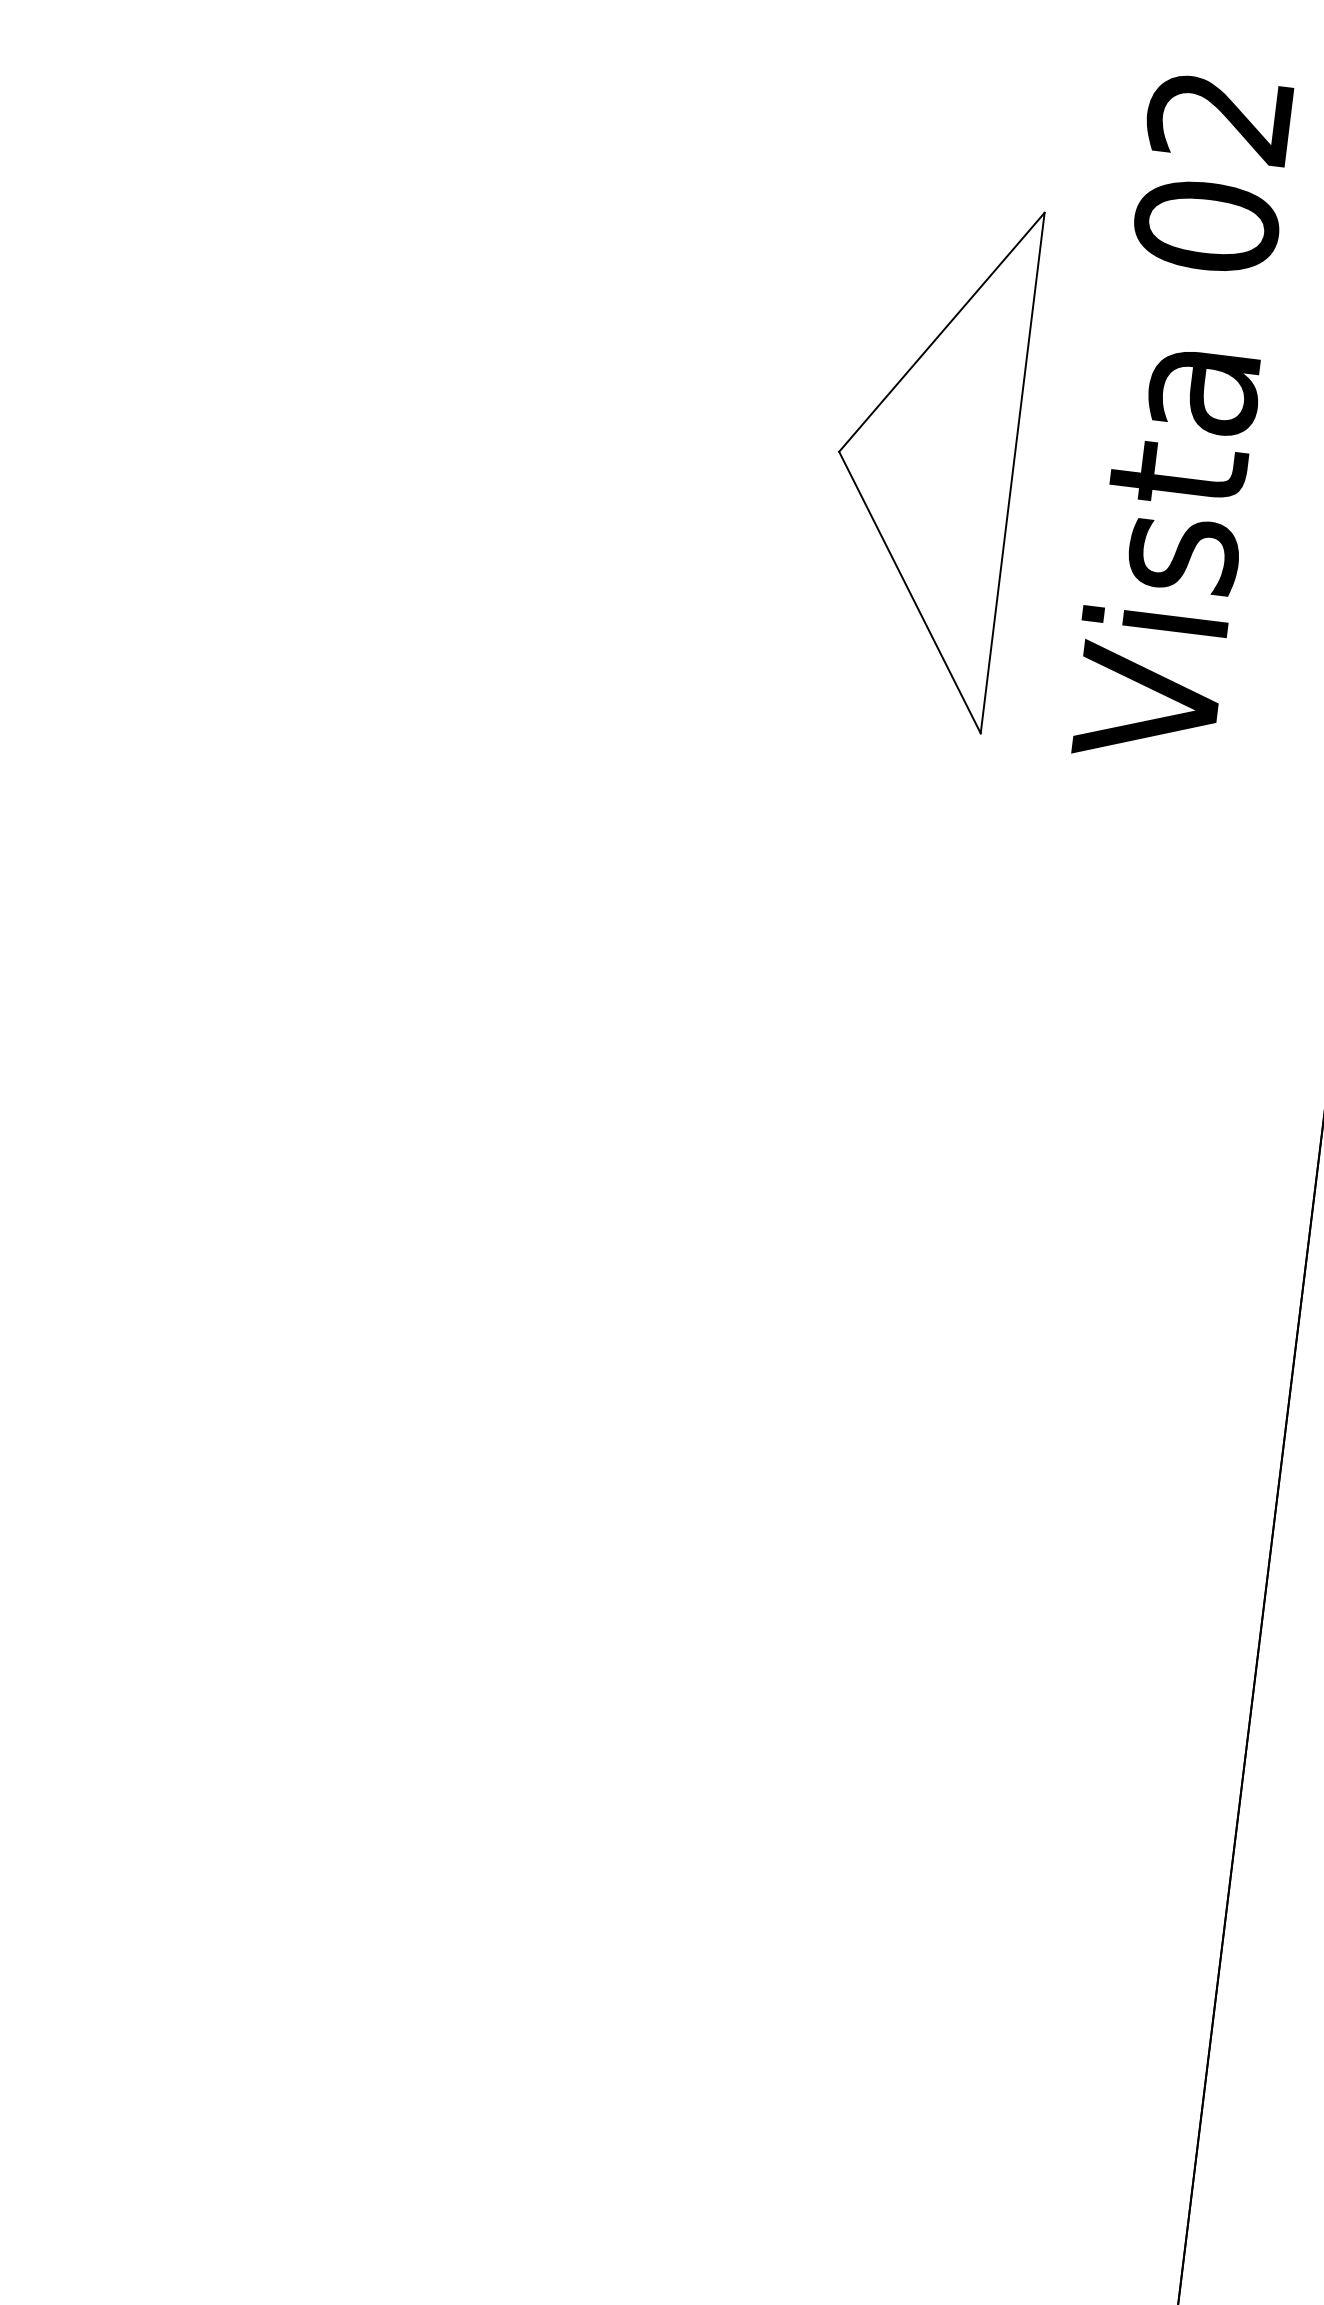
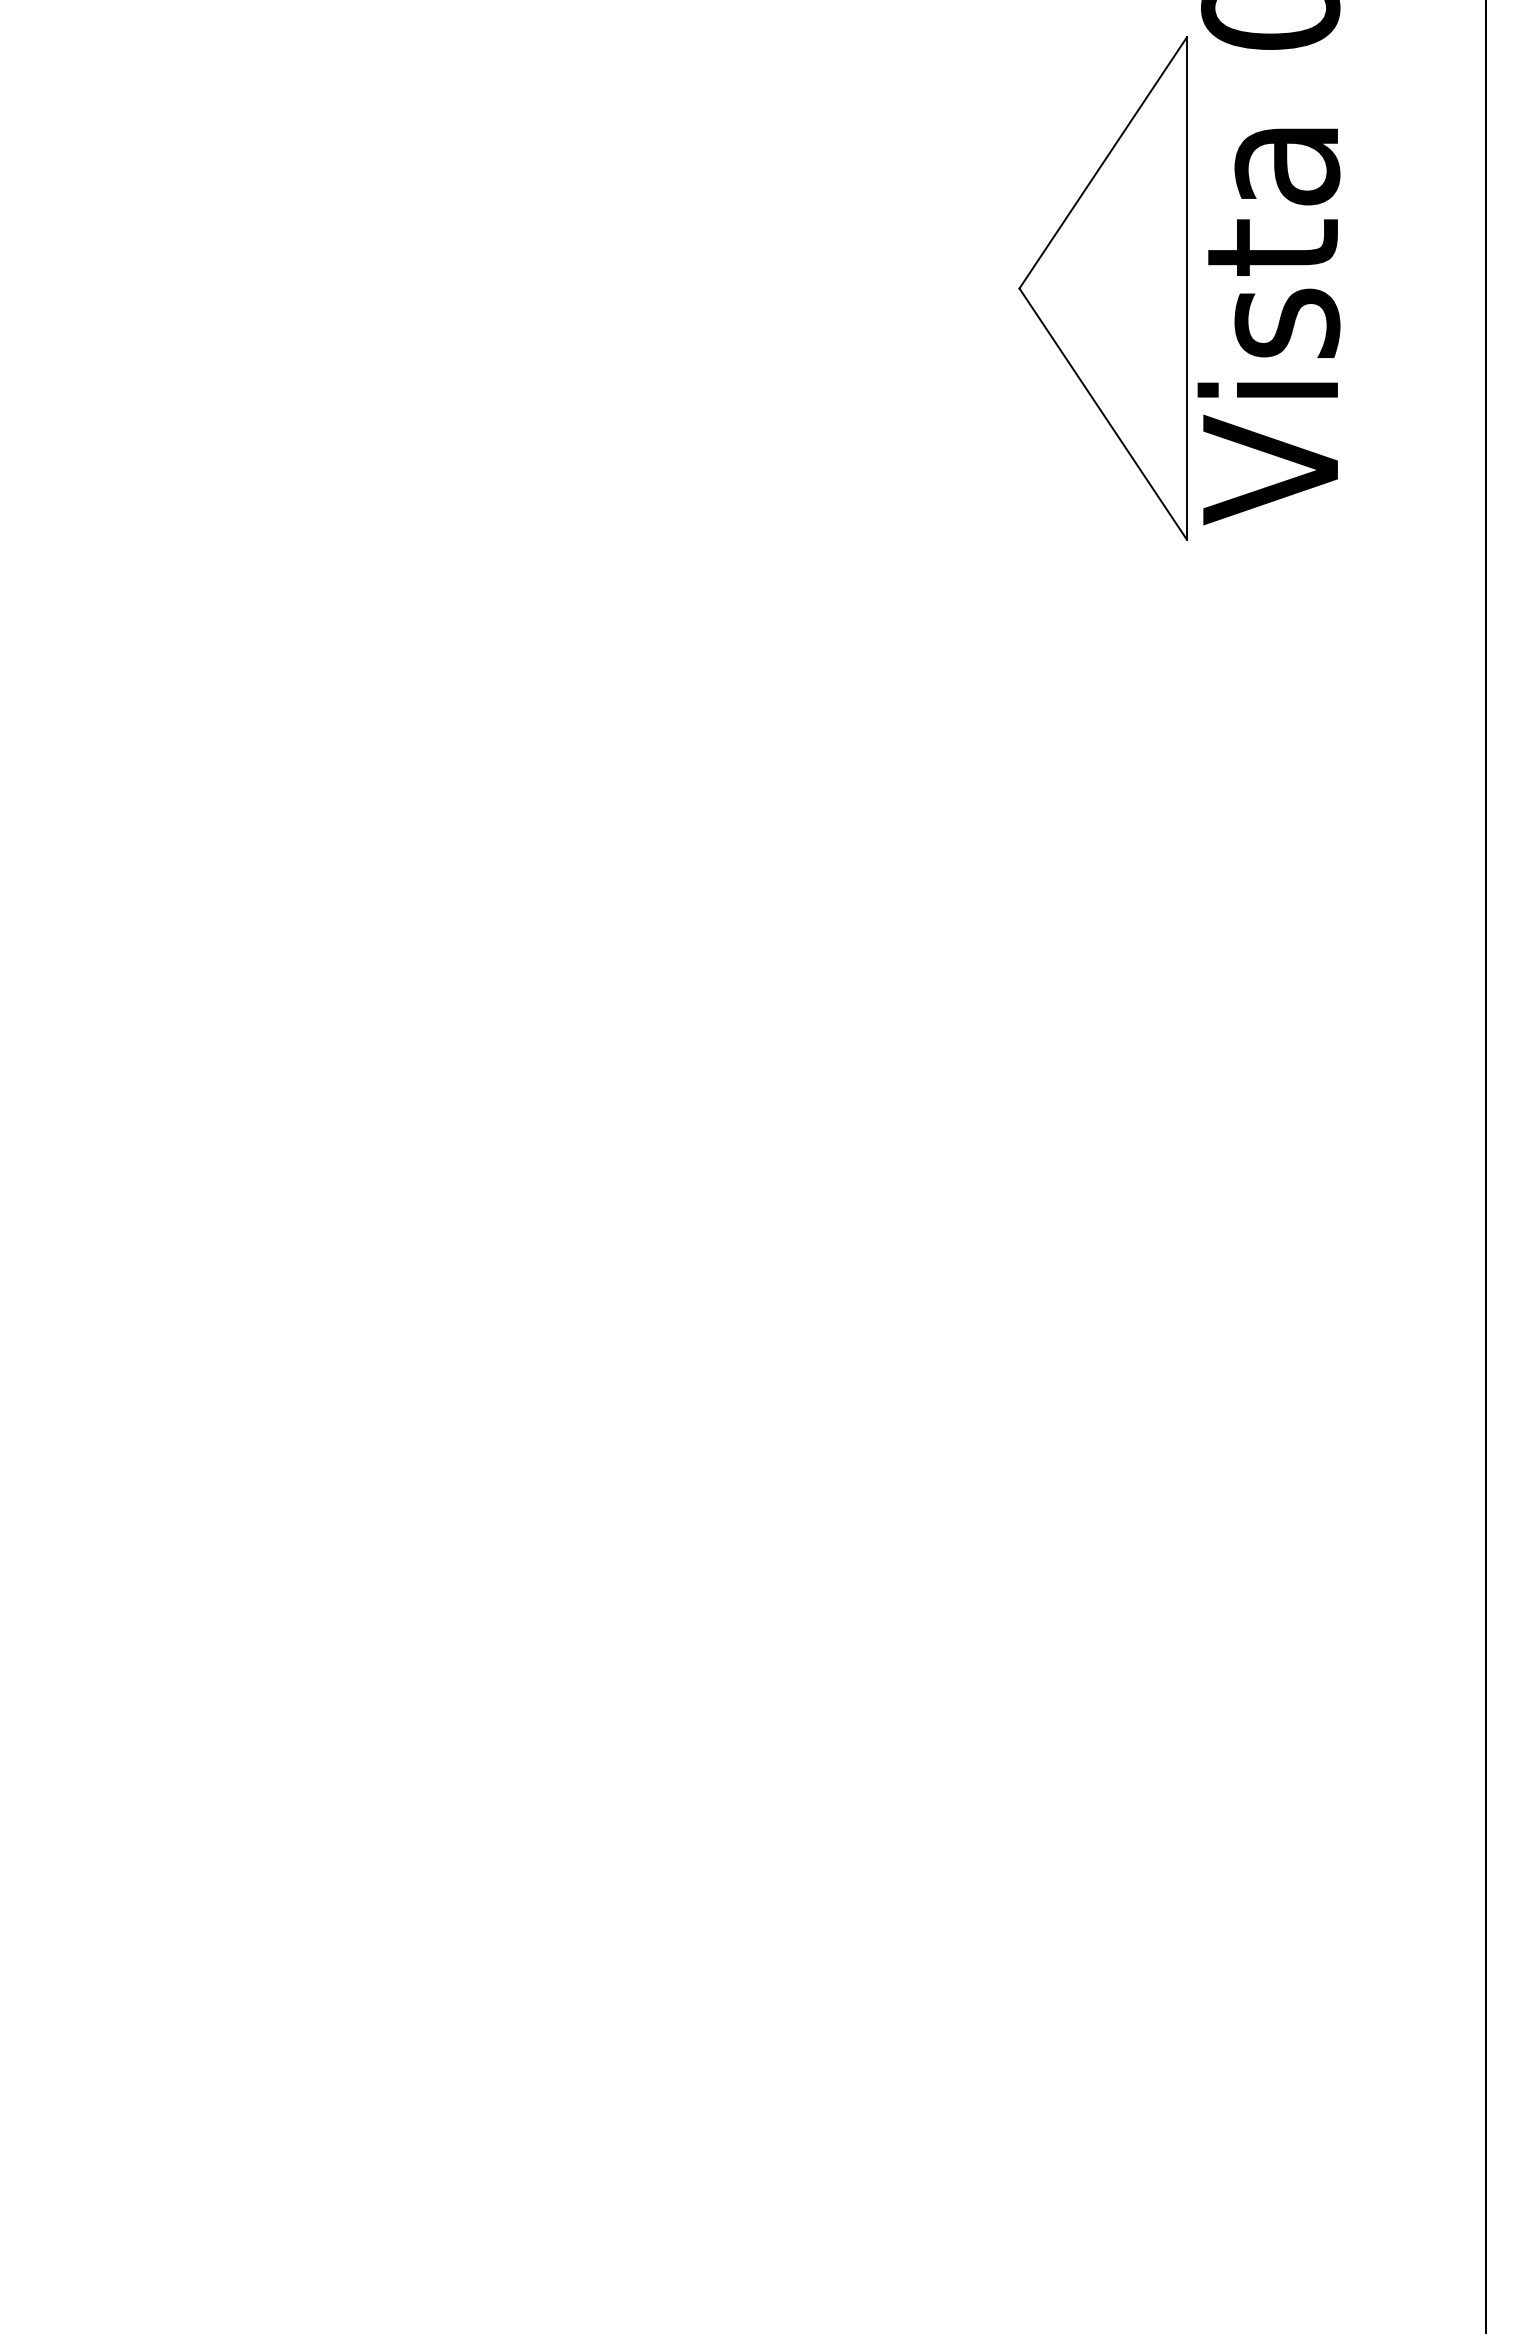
part: (925, 462) -> (1102, 288), moved

